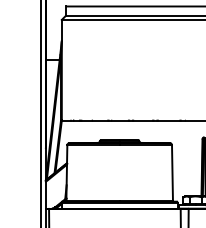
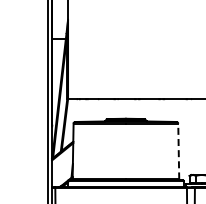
line: (172, 172) -> (178, 151), solid -> dashed

